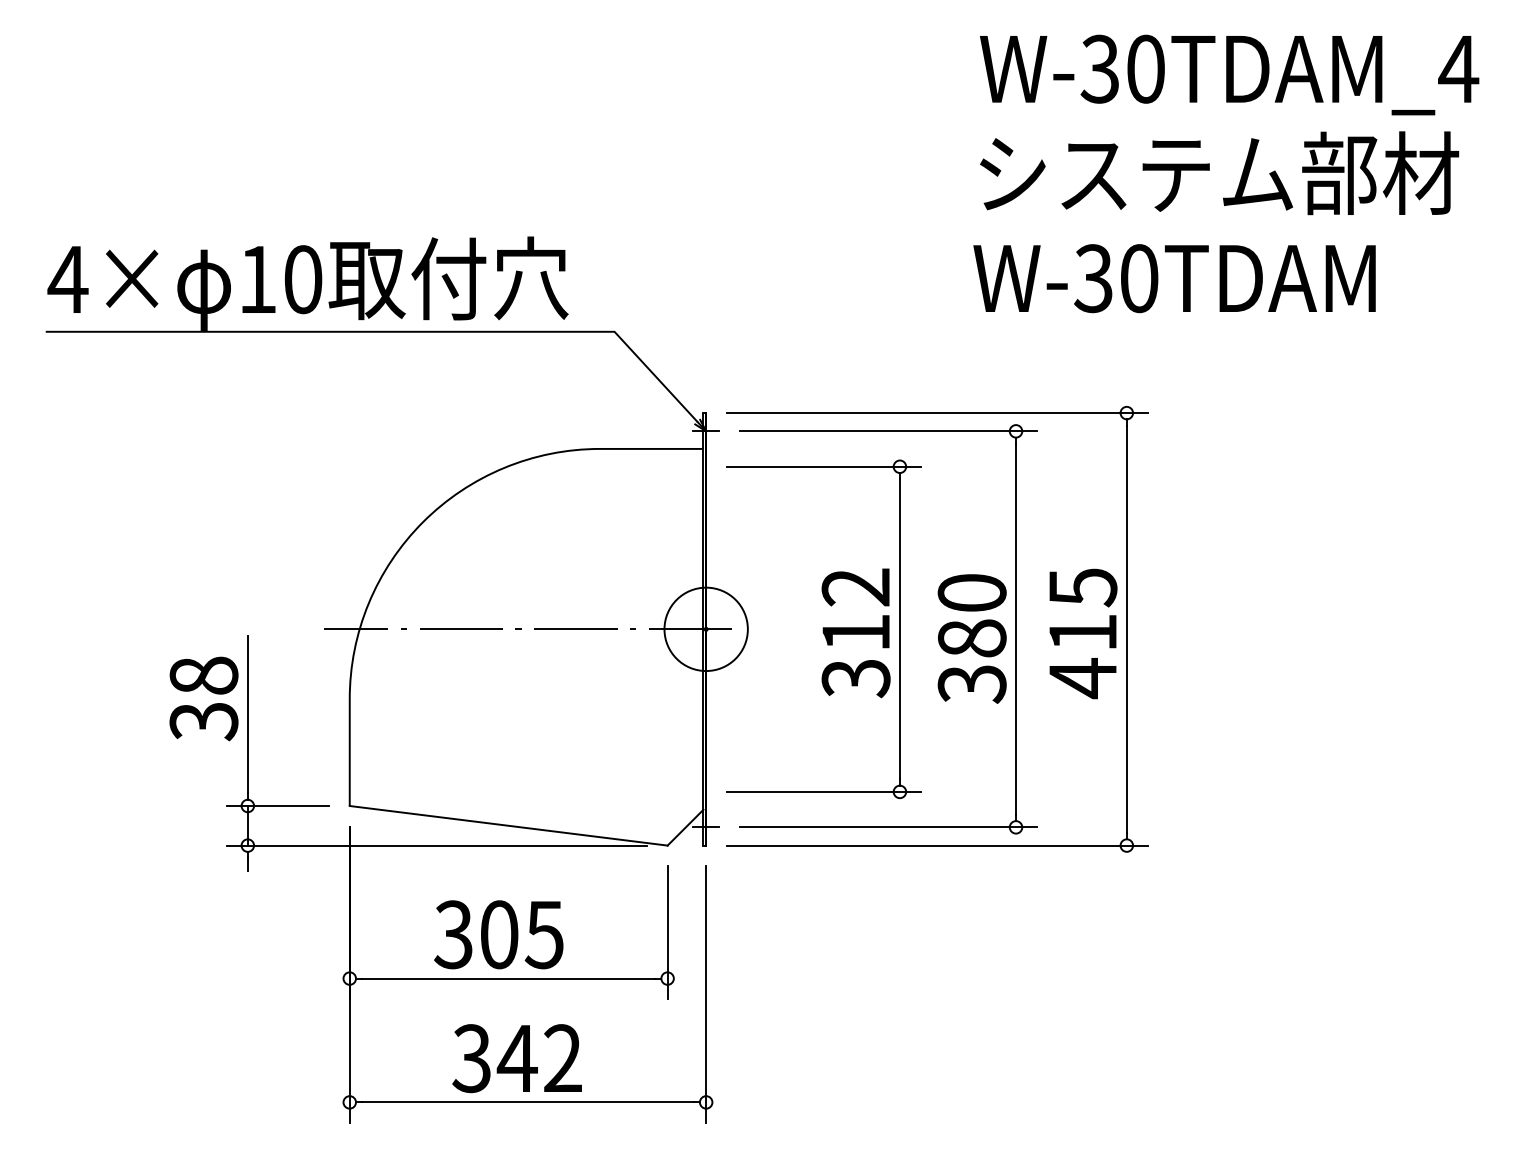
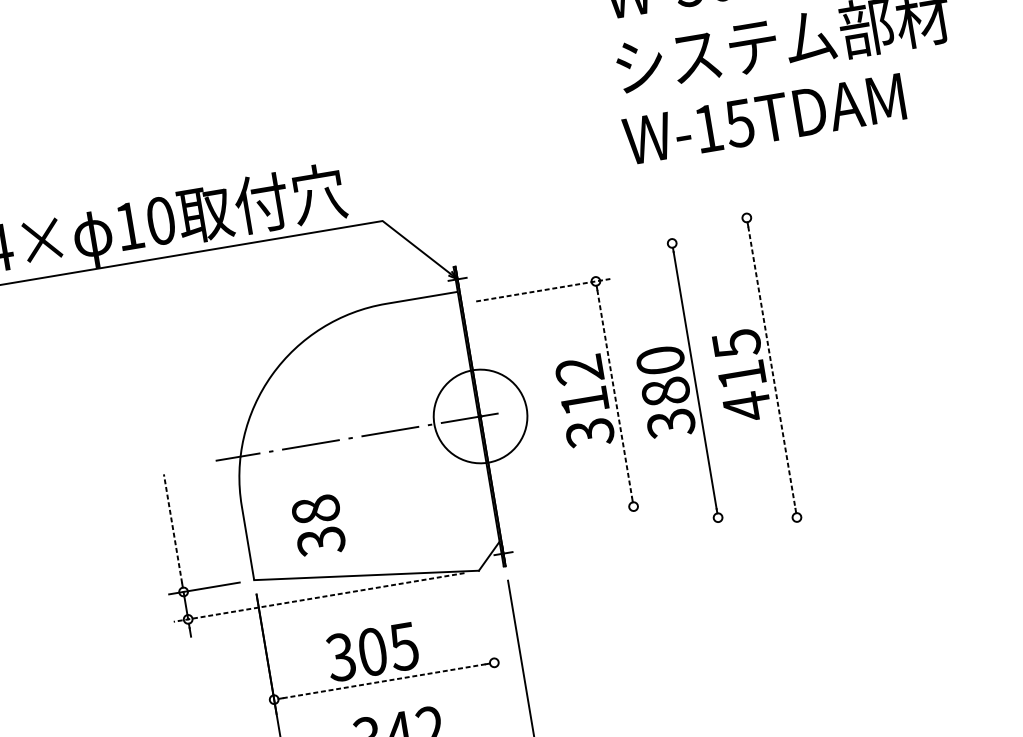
text: (1116, 278) -> (724, 125), W-30TDAM -> W-15TDAM
line: (937, 413) -> (615, 240), removed
line: (888, 431) -> (583, 258), removed
line: (823, 466) -> (542, 290), solid -> dashed
circle: (705, 629) -> (480, 416), size x1.6
line: (899, 629) -> (614, 394), solid -> dashed
line: (1126, 629) -> (771, 367), solid -> dashed
text: (203, 698) -> (318, 525), moved
line: (247, 714) -> (172, 528), solid -> dashed
line: (823, 791) -> (580, 515), removed
line: (888, 827) -> (629, 532), removed
line: (436, 845) -> (318, 597), solid -> dashed
line: (937, 845) -> (665, 539), removed
line: (667, 932) -> (488, 630), removed
line: (509, 978) -> (384, 681), solid -> dashed

